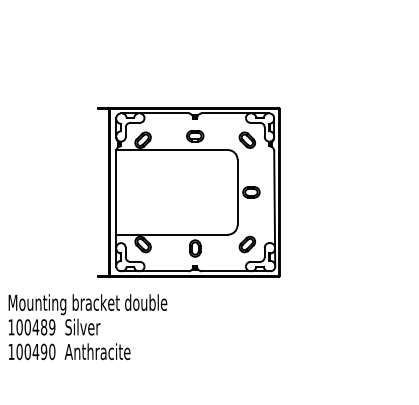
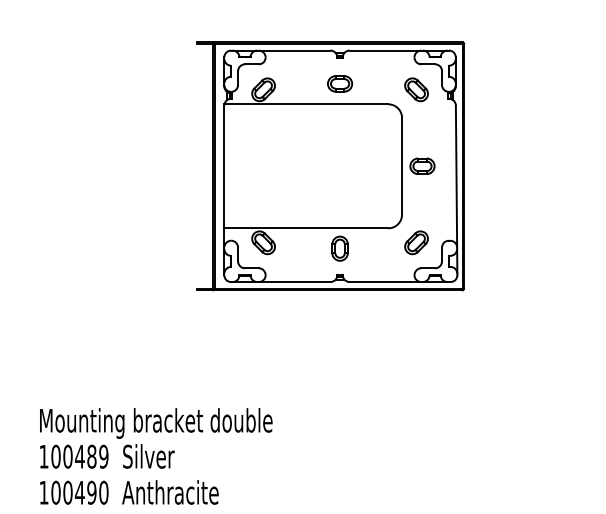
part: (188, 191) -> (330, 165), moved

